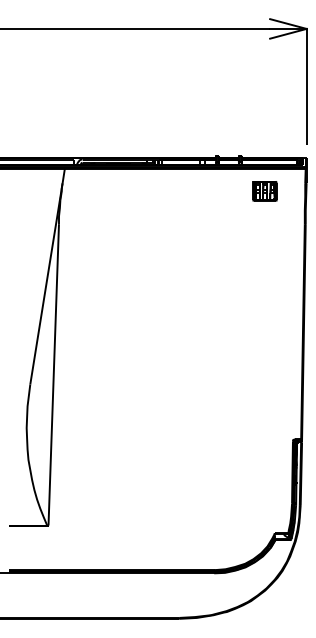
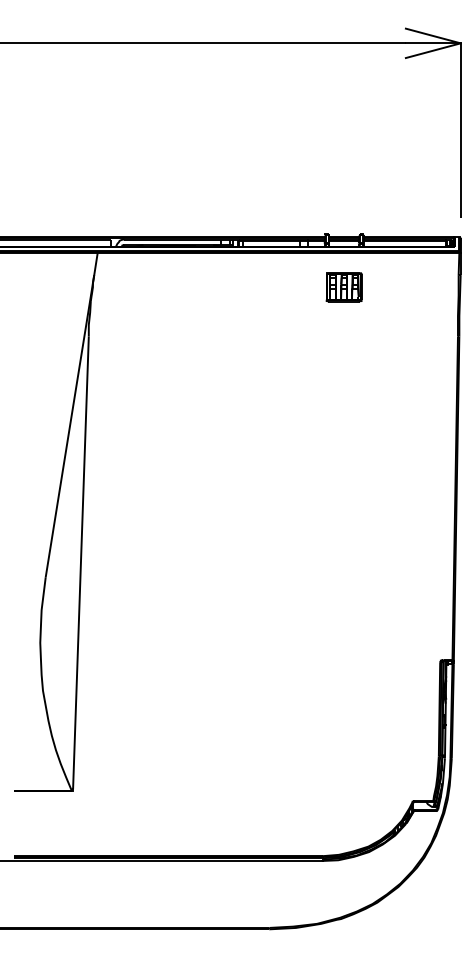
part: (264, 191) -> (343, 287), moved

